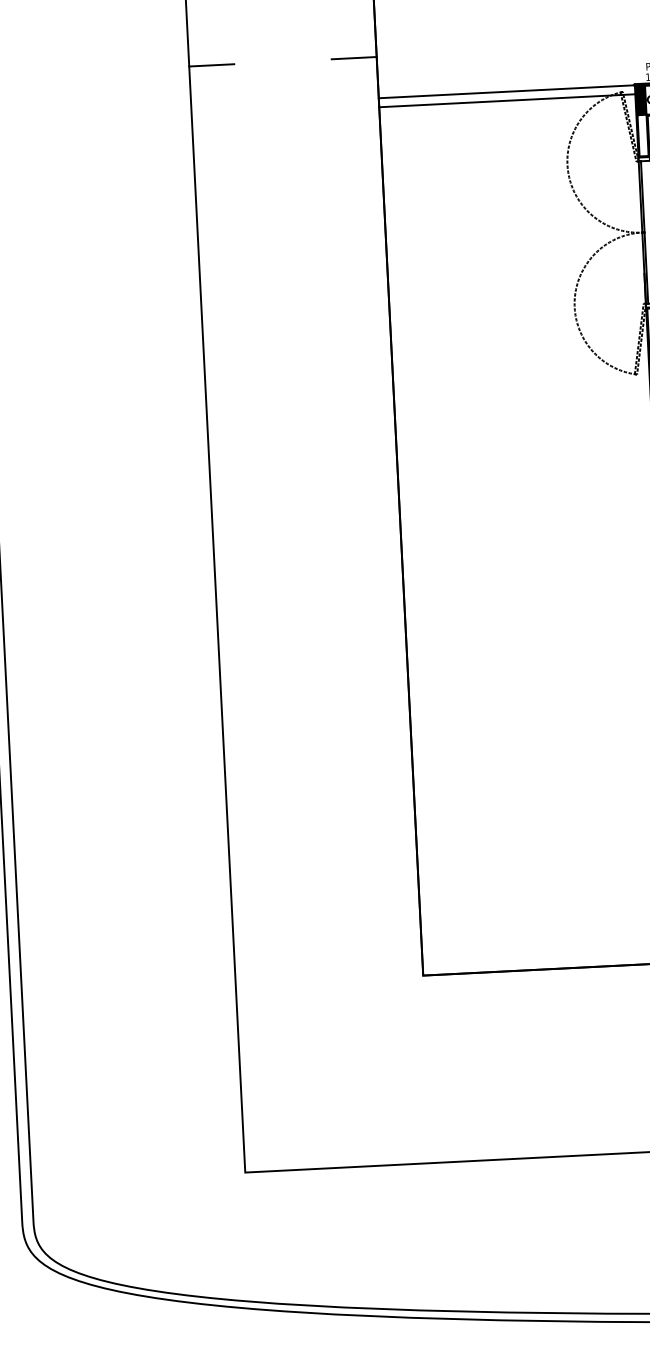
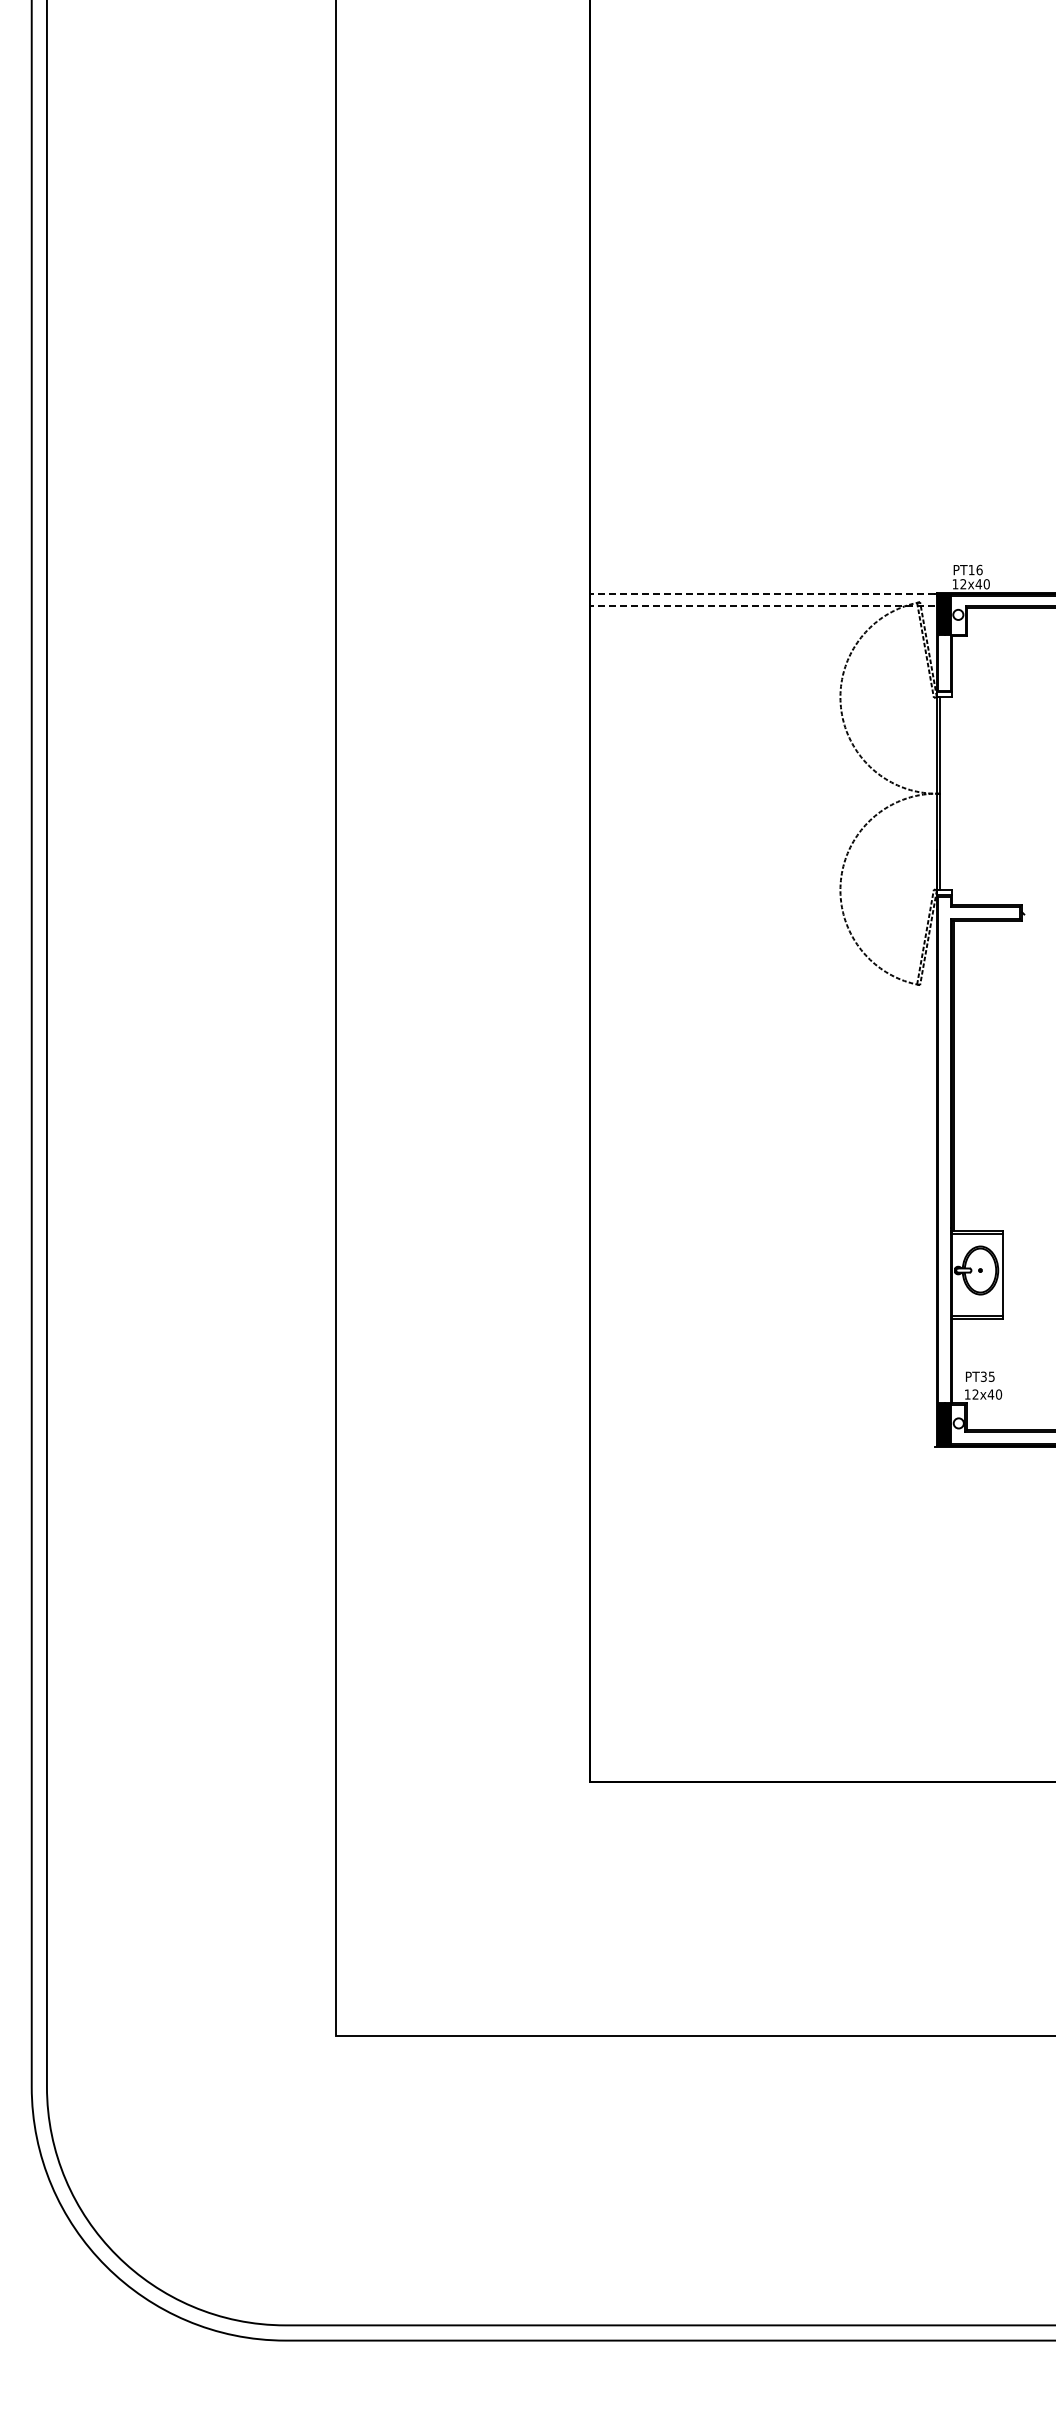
line: (354, 58) -> (559, 538), removed
line: (211, 65) -> (366, 538), removed
line: (506, 91) -> (762, 594), solid -> dashed
line: (506, 100) -> (762, 606), solid -> dashed

